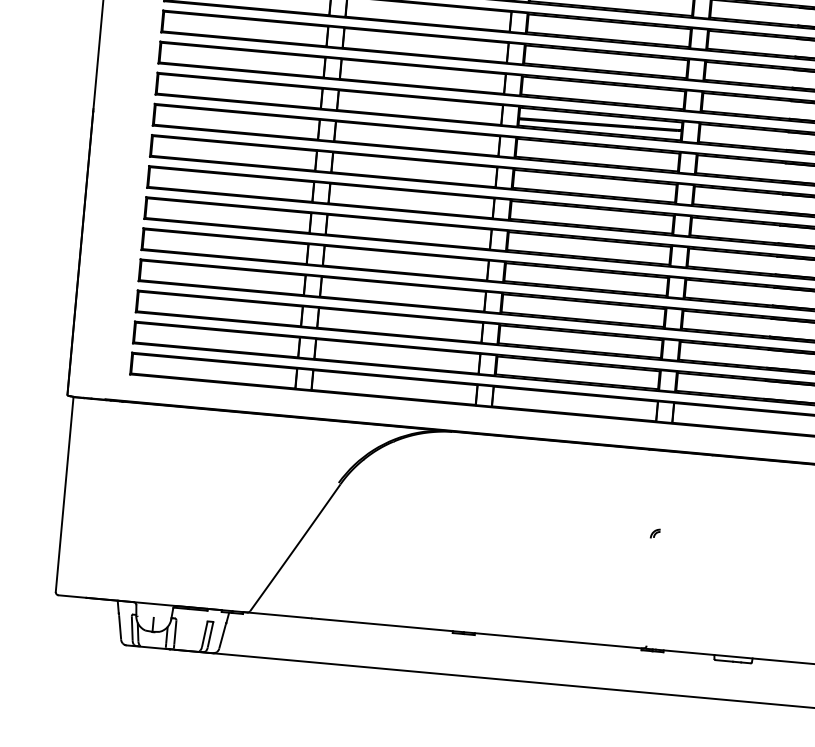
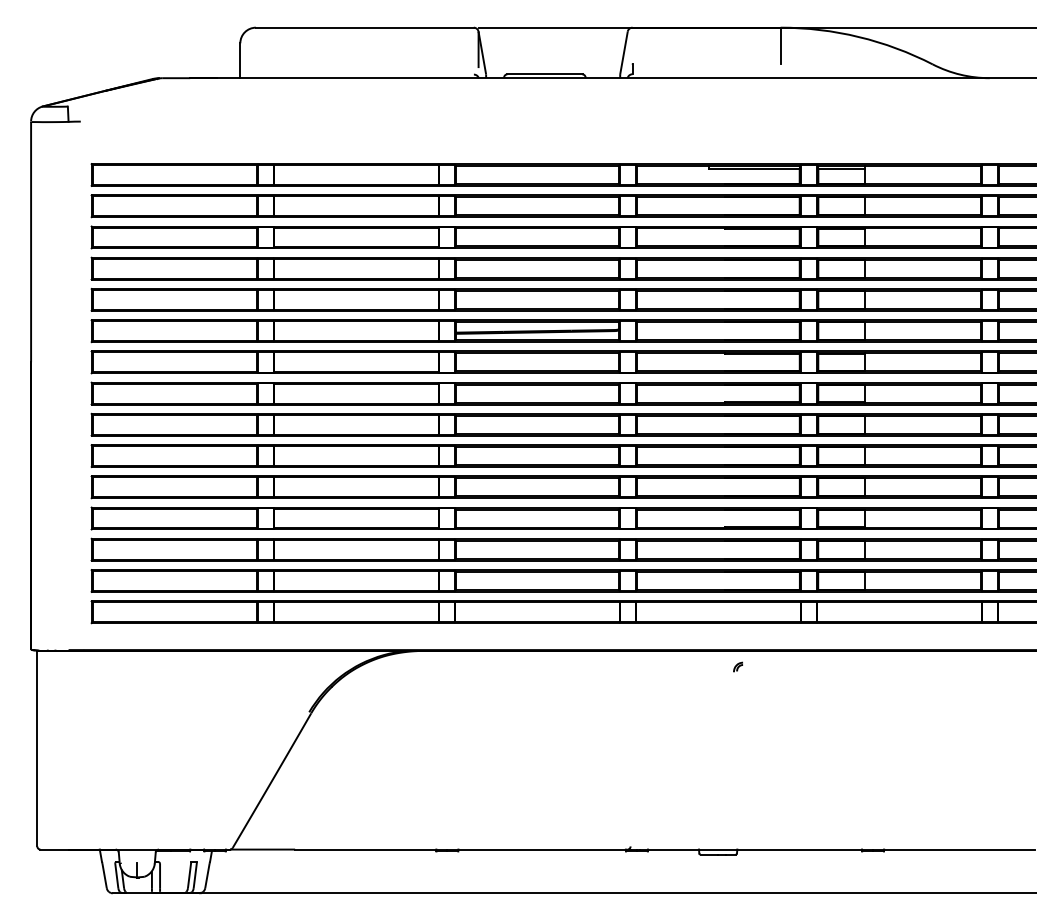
part: (654, 533) -> (737, 666), moved

